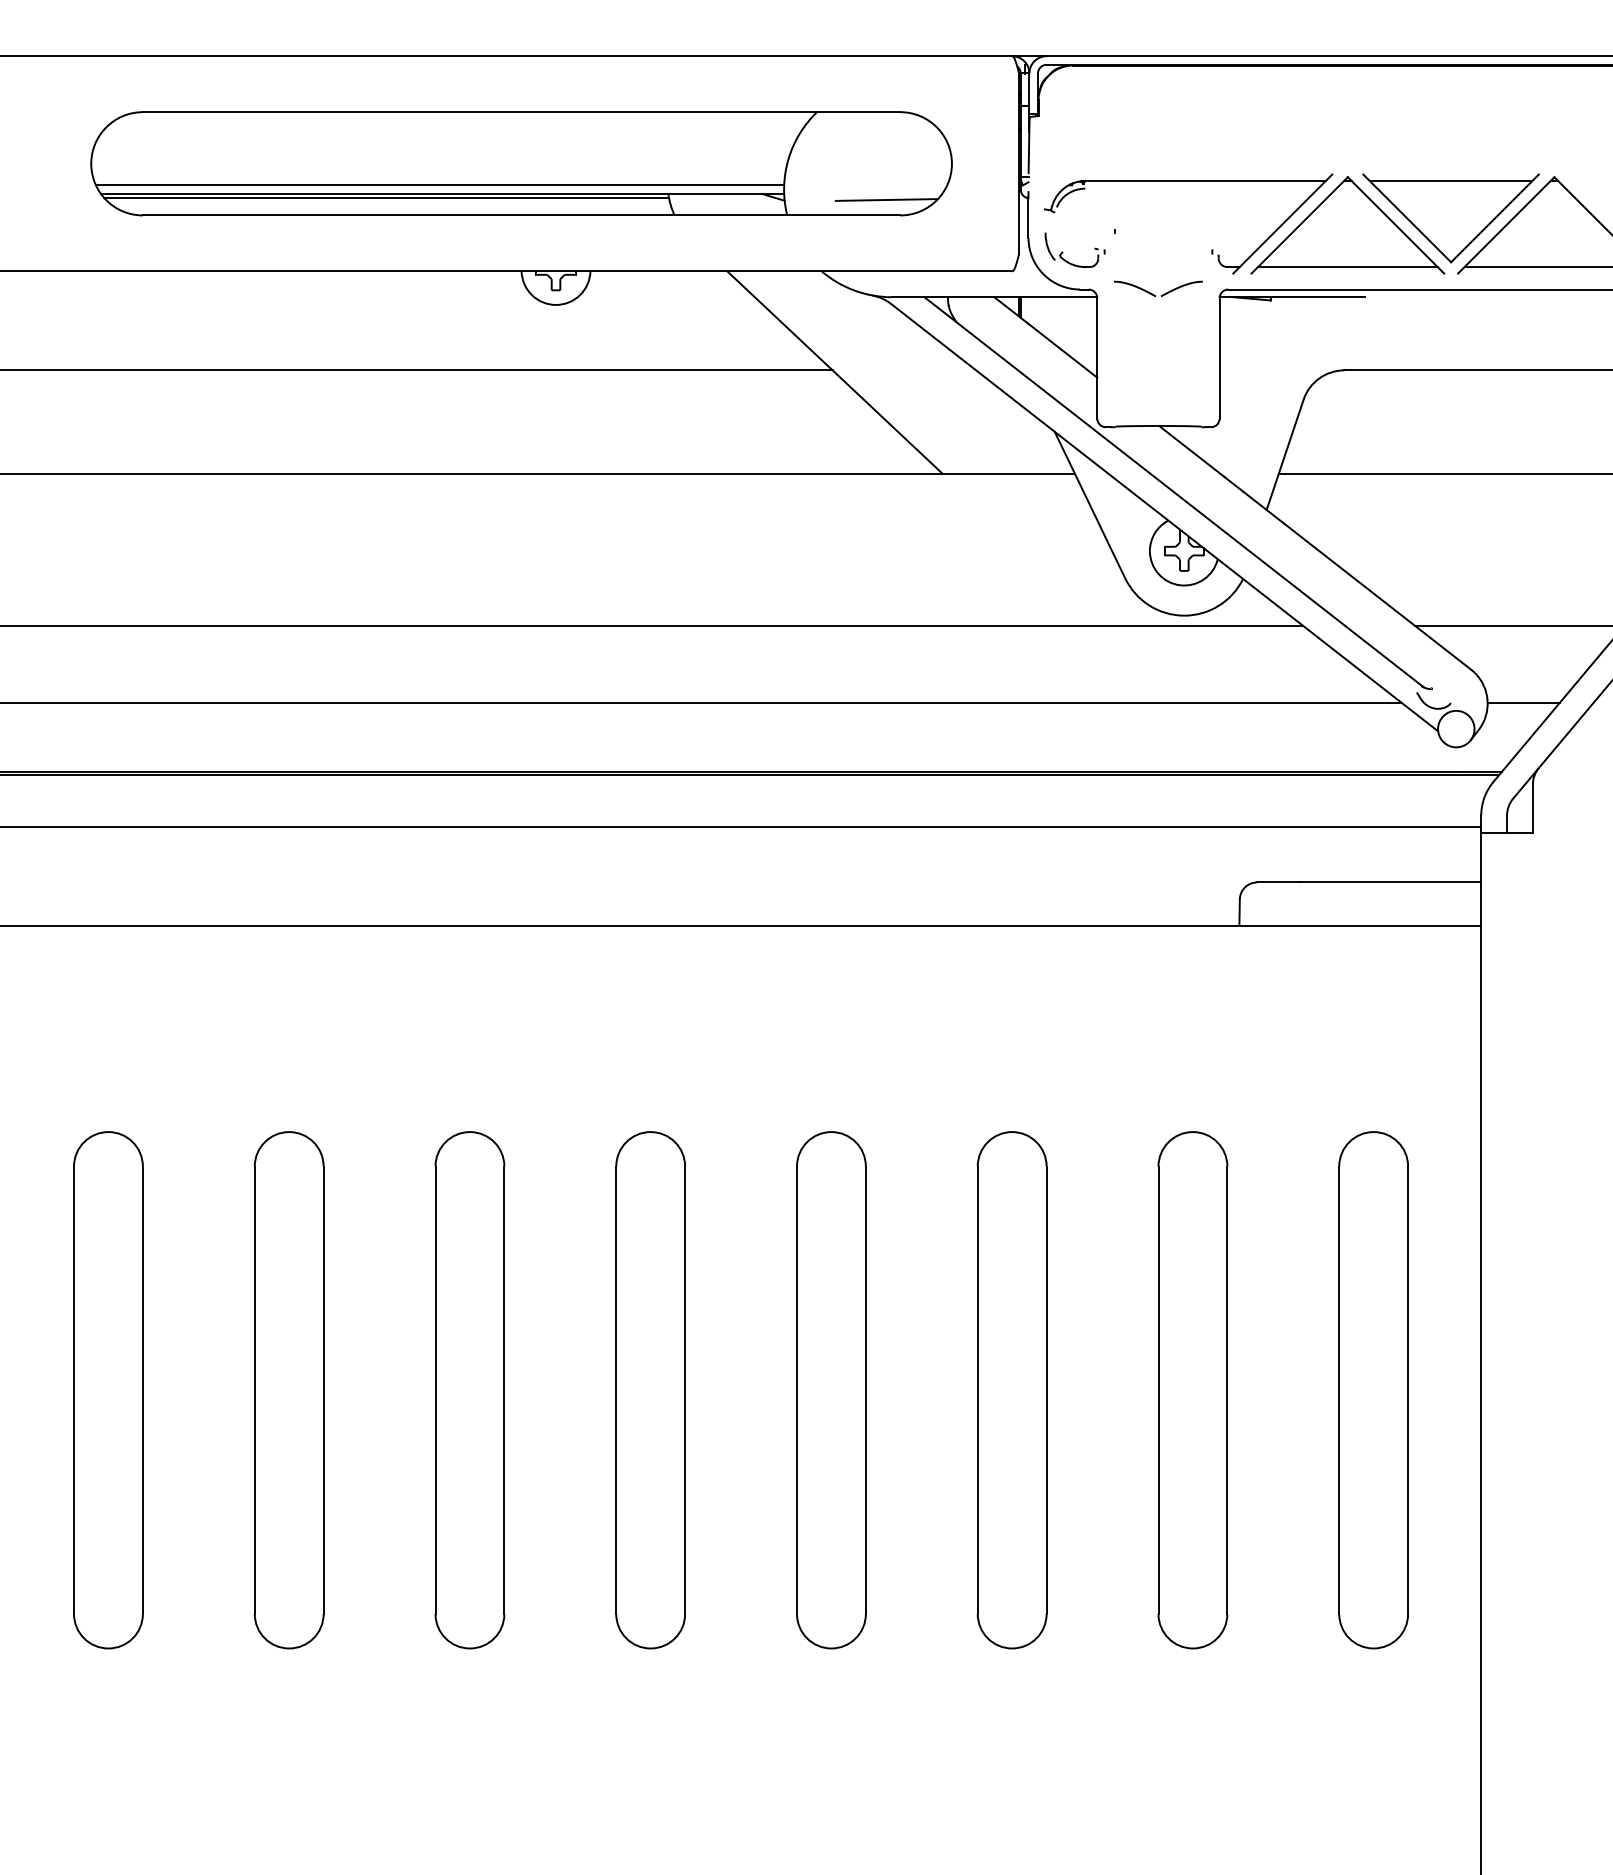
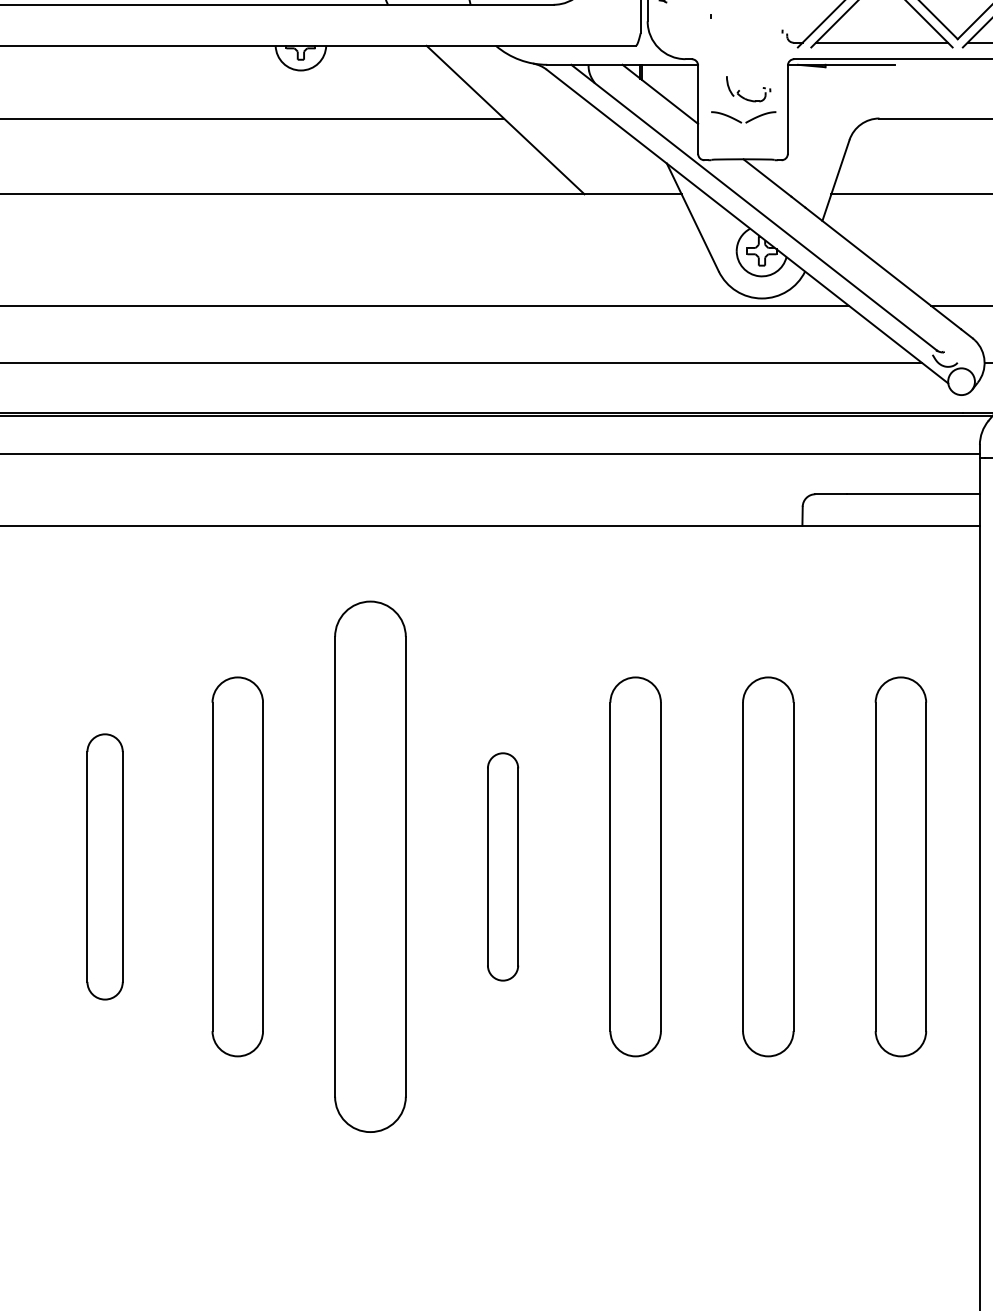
part: (1063, 252) -> (740, 90), moved
part: (1154, 294) -> (740, 121), moved
part: (288, 1390) -> (104, 867), size x0.7
part: (650, 1390) -> (370, 867), size x1.4
part: (831, 1390) -> (503, 867), size x0.6

